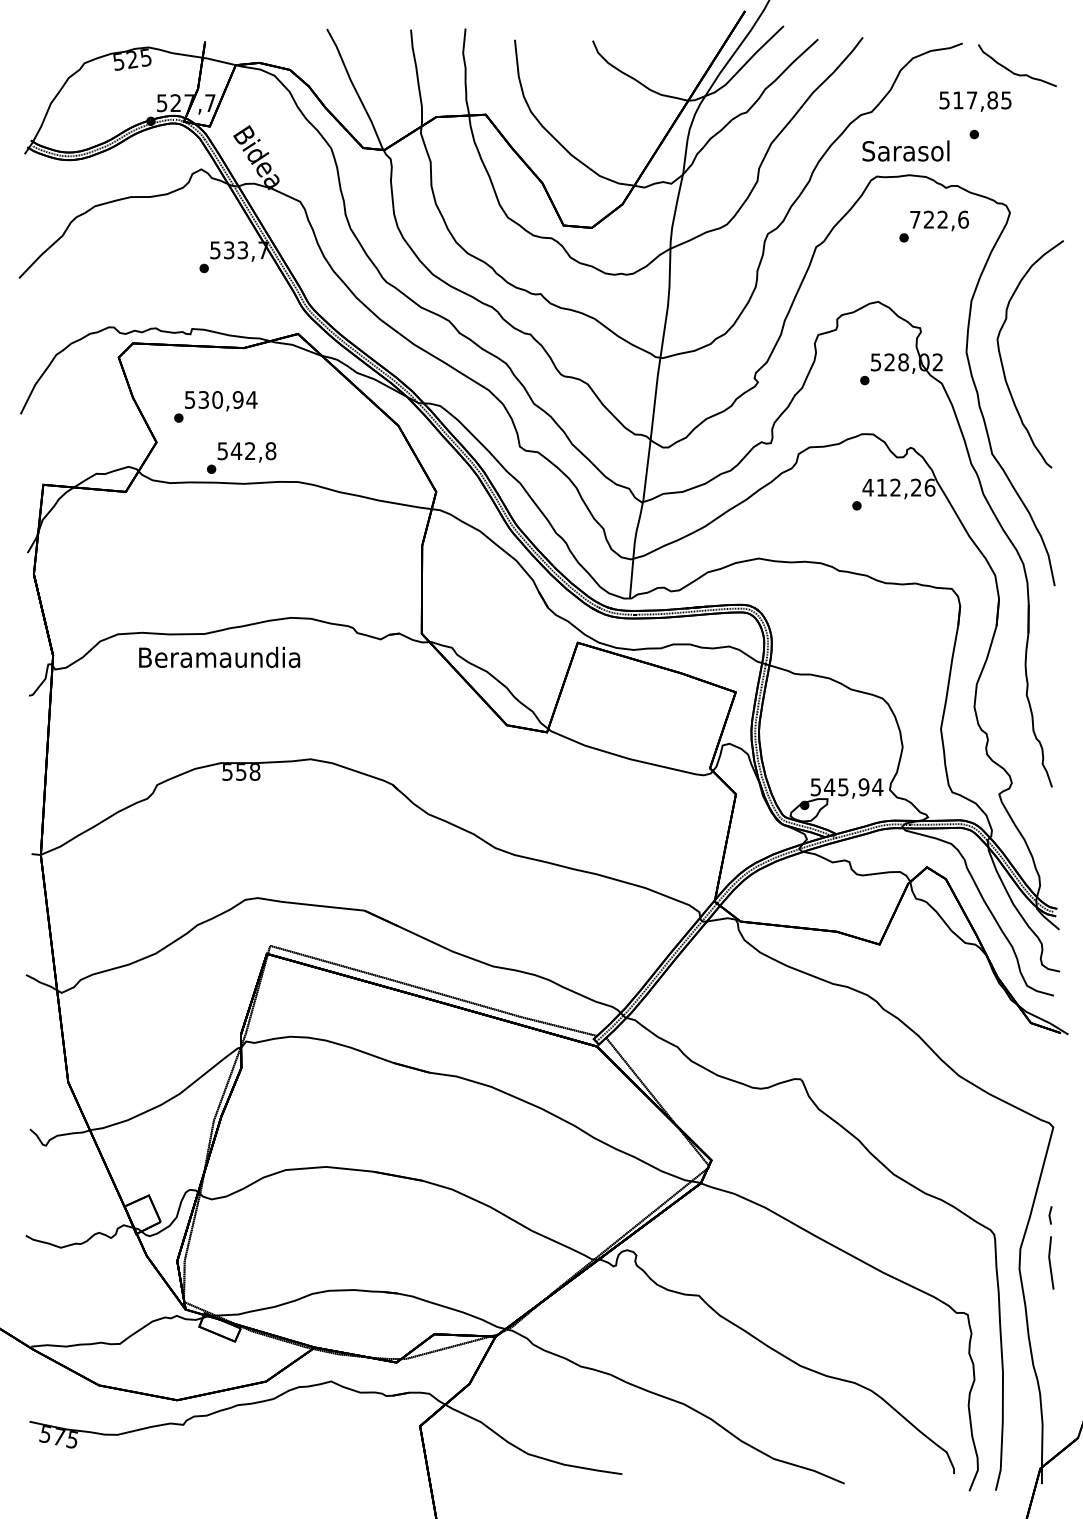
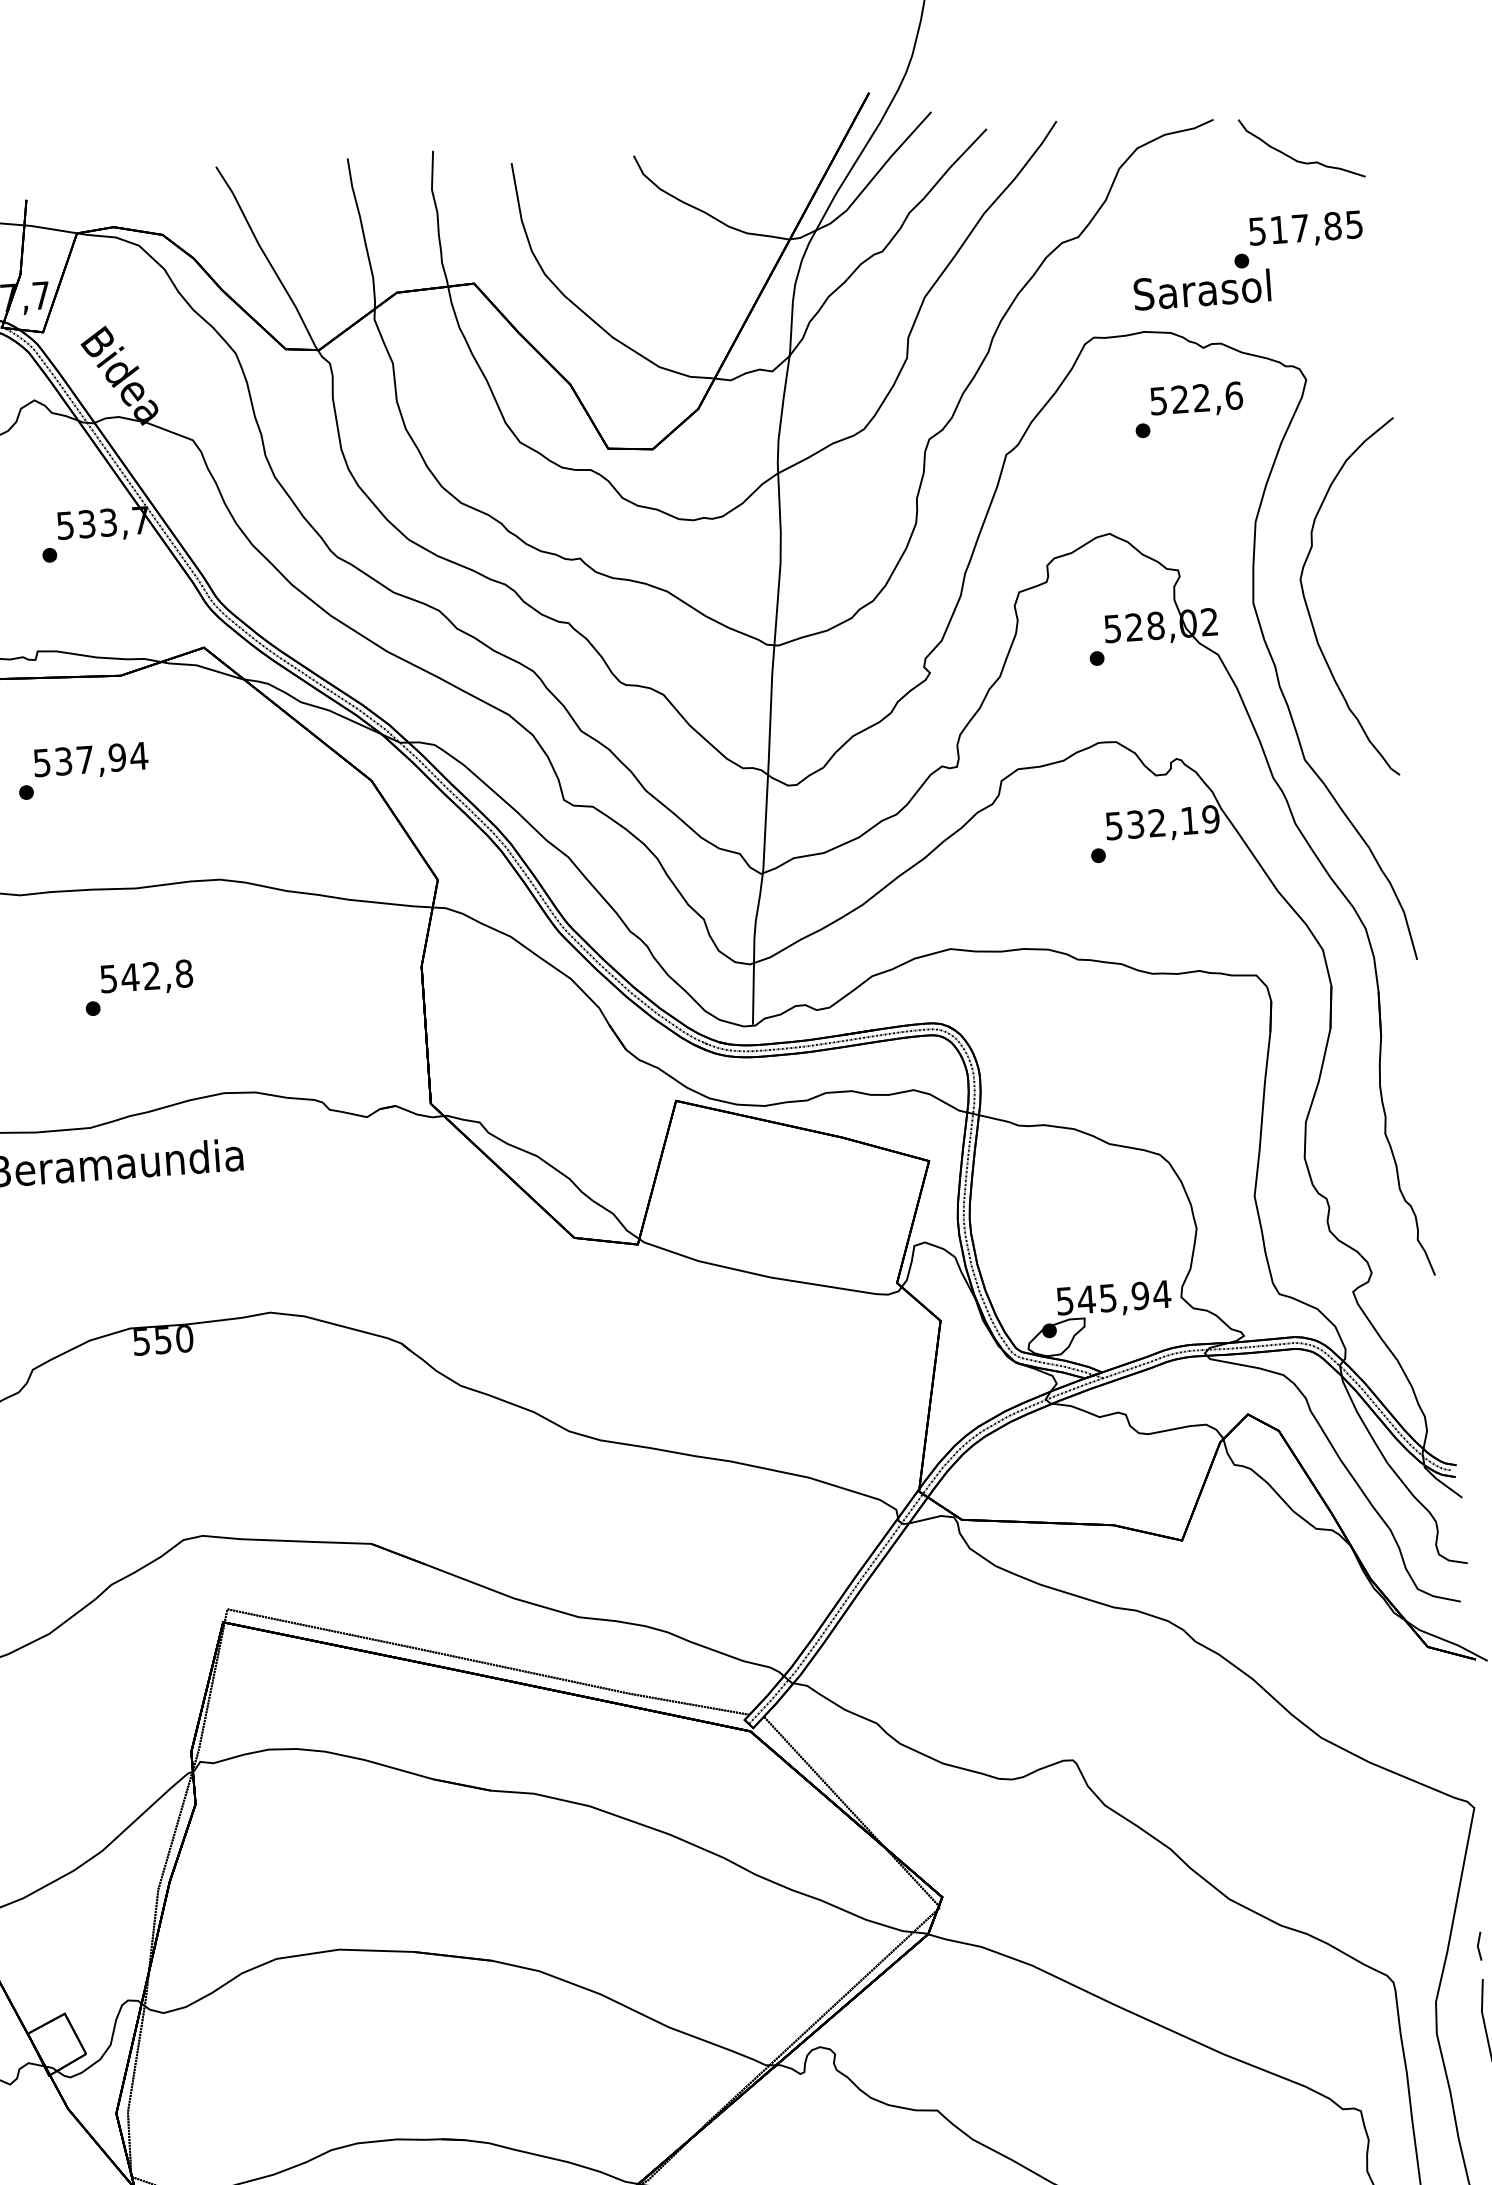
text: (975, 101) -> (1305, 229), moved
text: (905, 150) -> (1201, 289), moved
text: (915, 219) -> (1158, 400), 722,6 -> 522,6
text: (217, 399) -> (84, 759), 530,94 -> 537,94
text: (241, 457) -> (138, 986), moved
text: (898, 487) -> (1161, 822), 412,26 -> 532,19
text: (254, 772) -> (183, 1339), 558 -> 550

